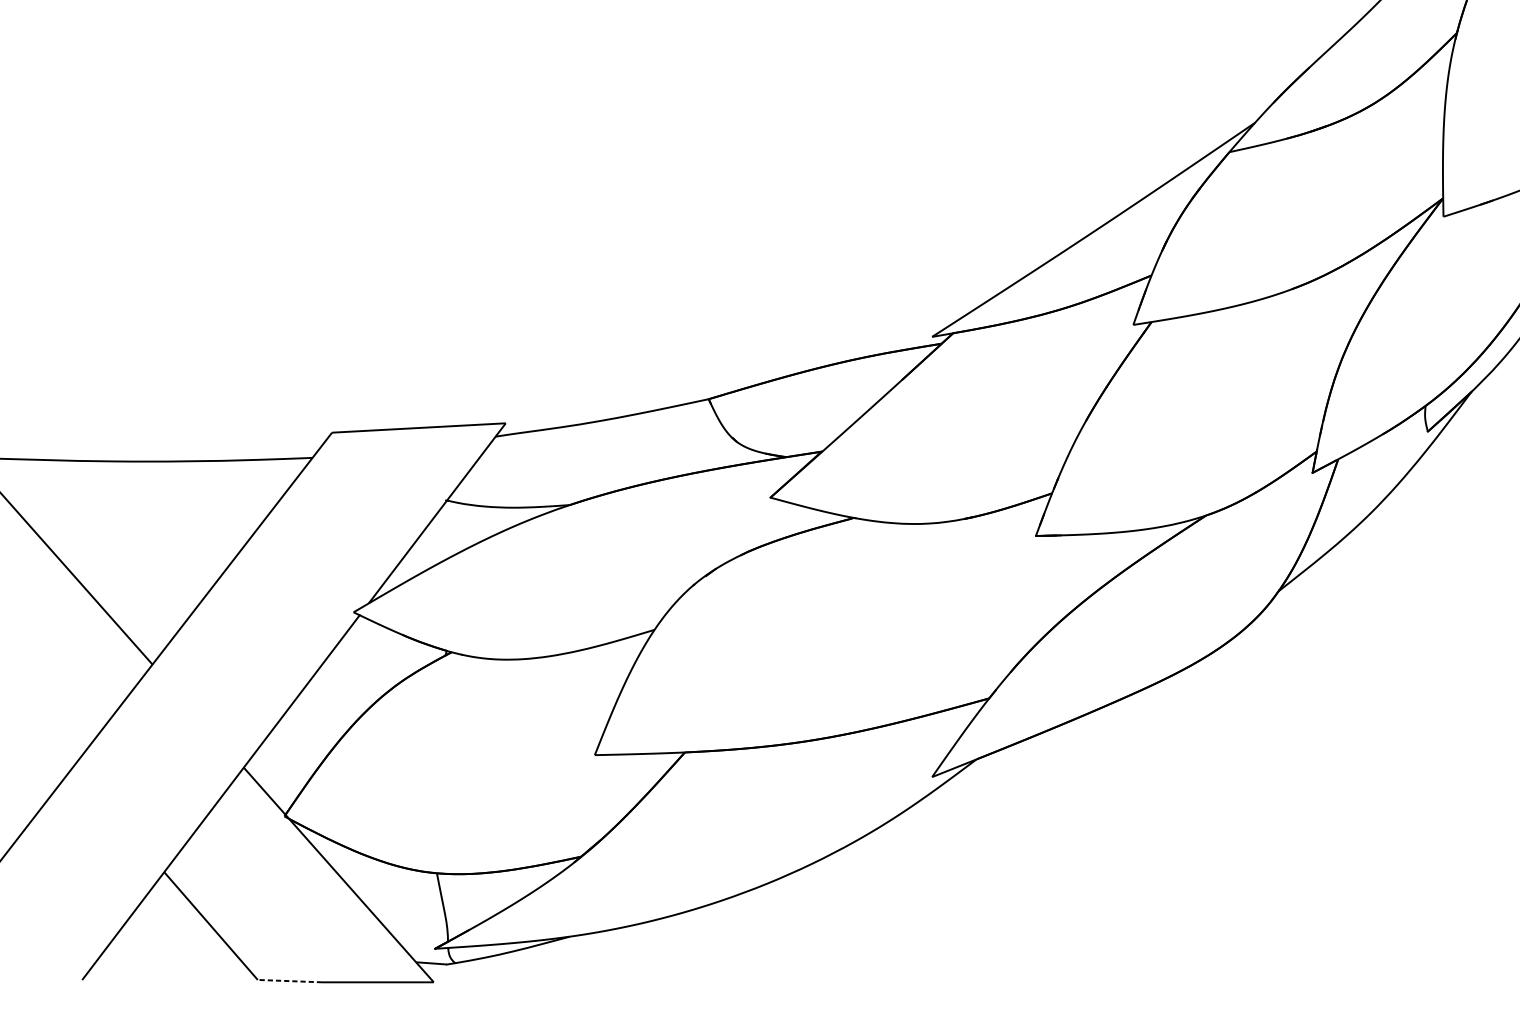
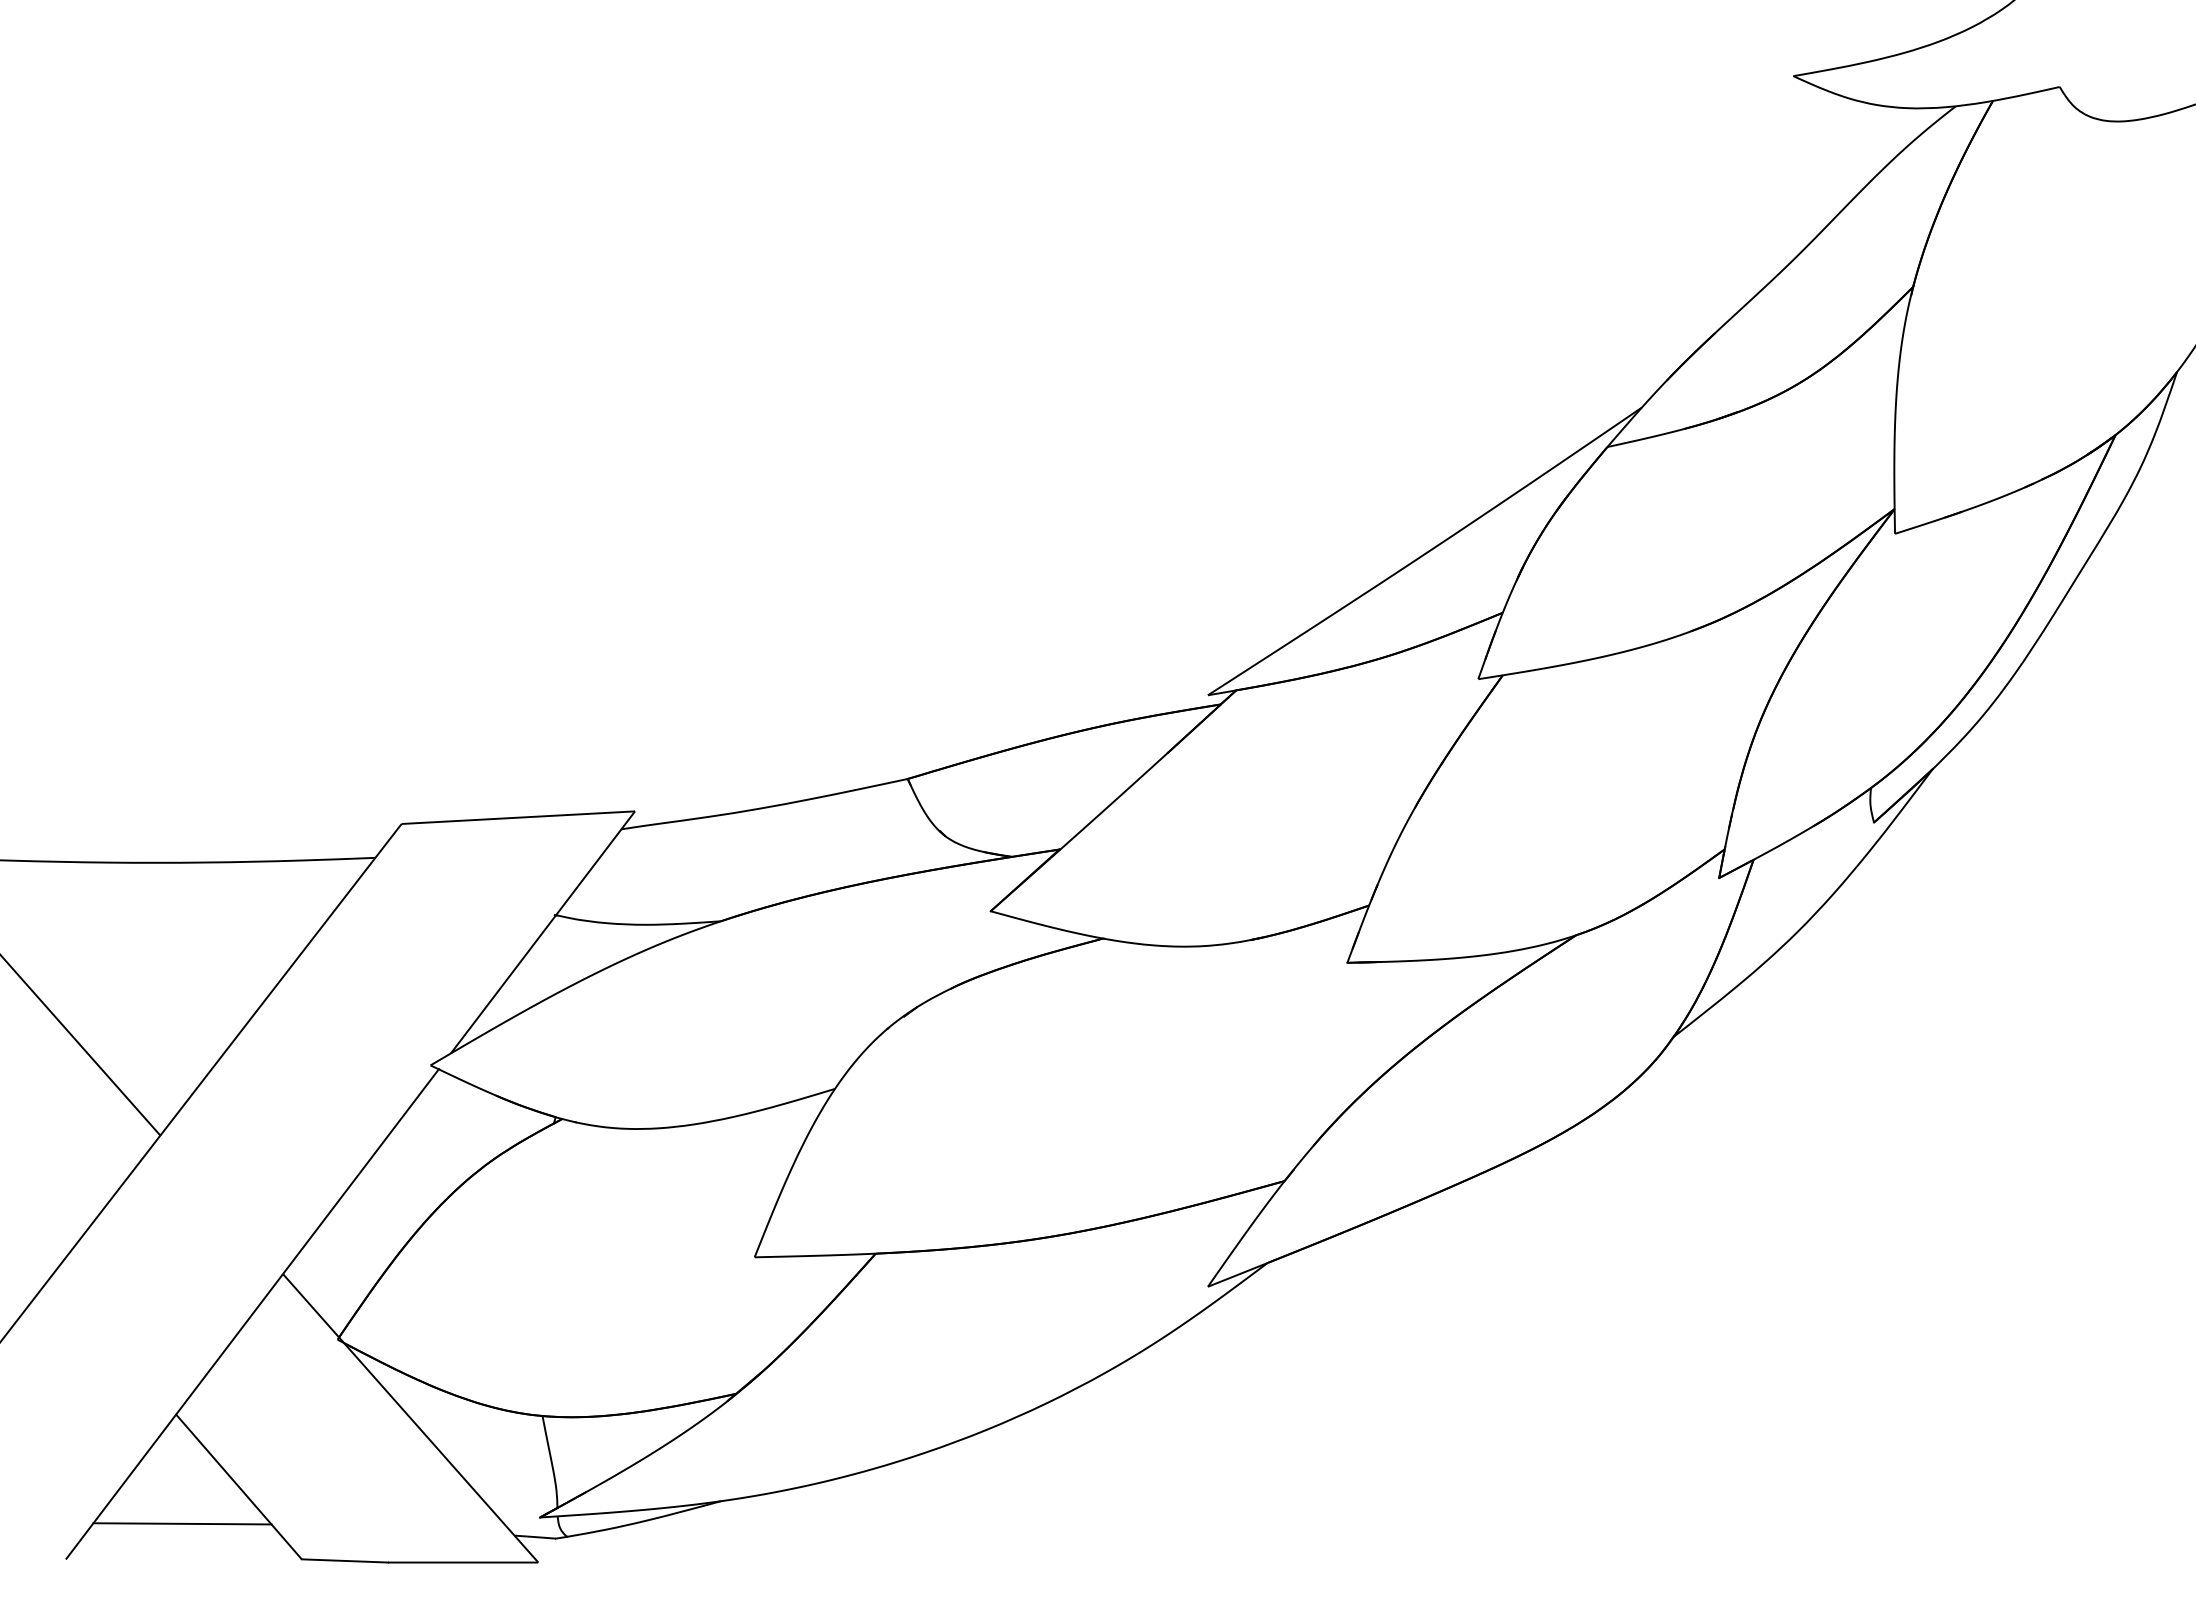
line: (169, 953) -> (182, 1523), added
line: (289, 980) -> (344, 1560), dashed -> solid

